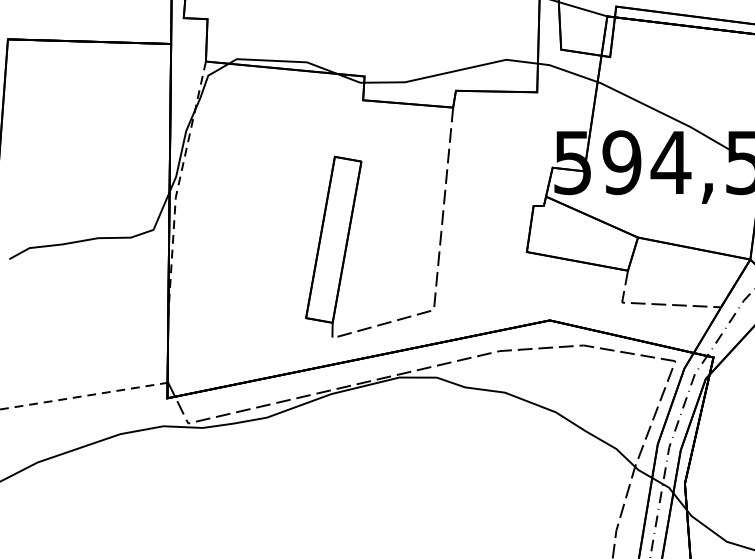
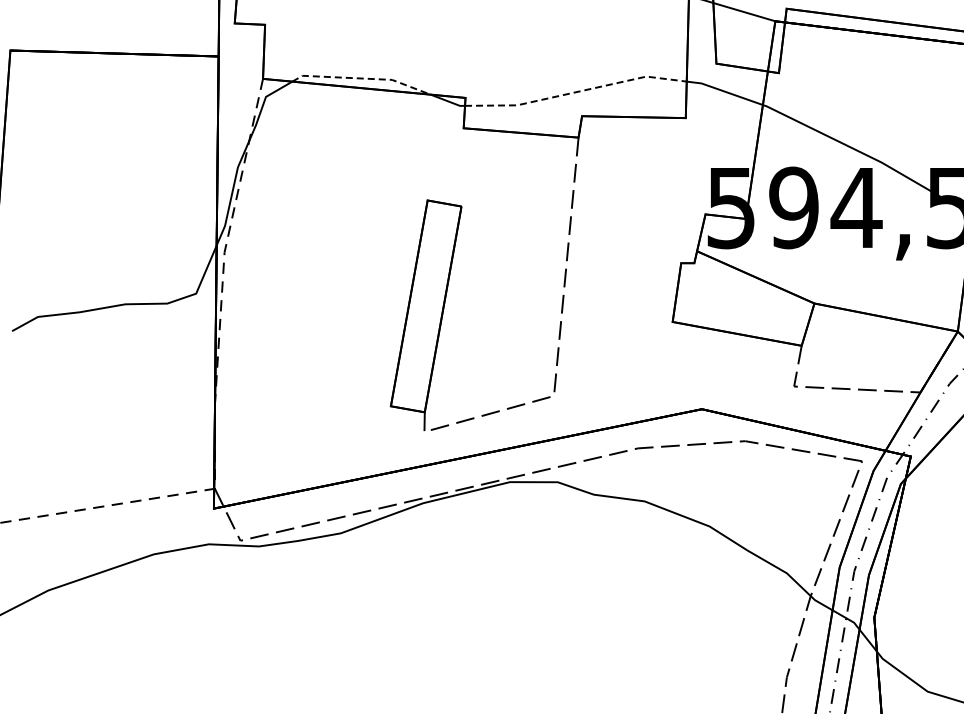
line: (283, 61) -> (362, 78), solid -> dashed
line: (451, 72) -> (576, 92), solid -> dashed

